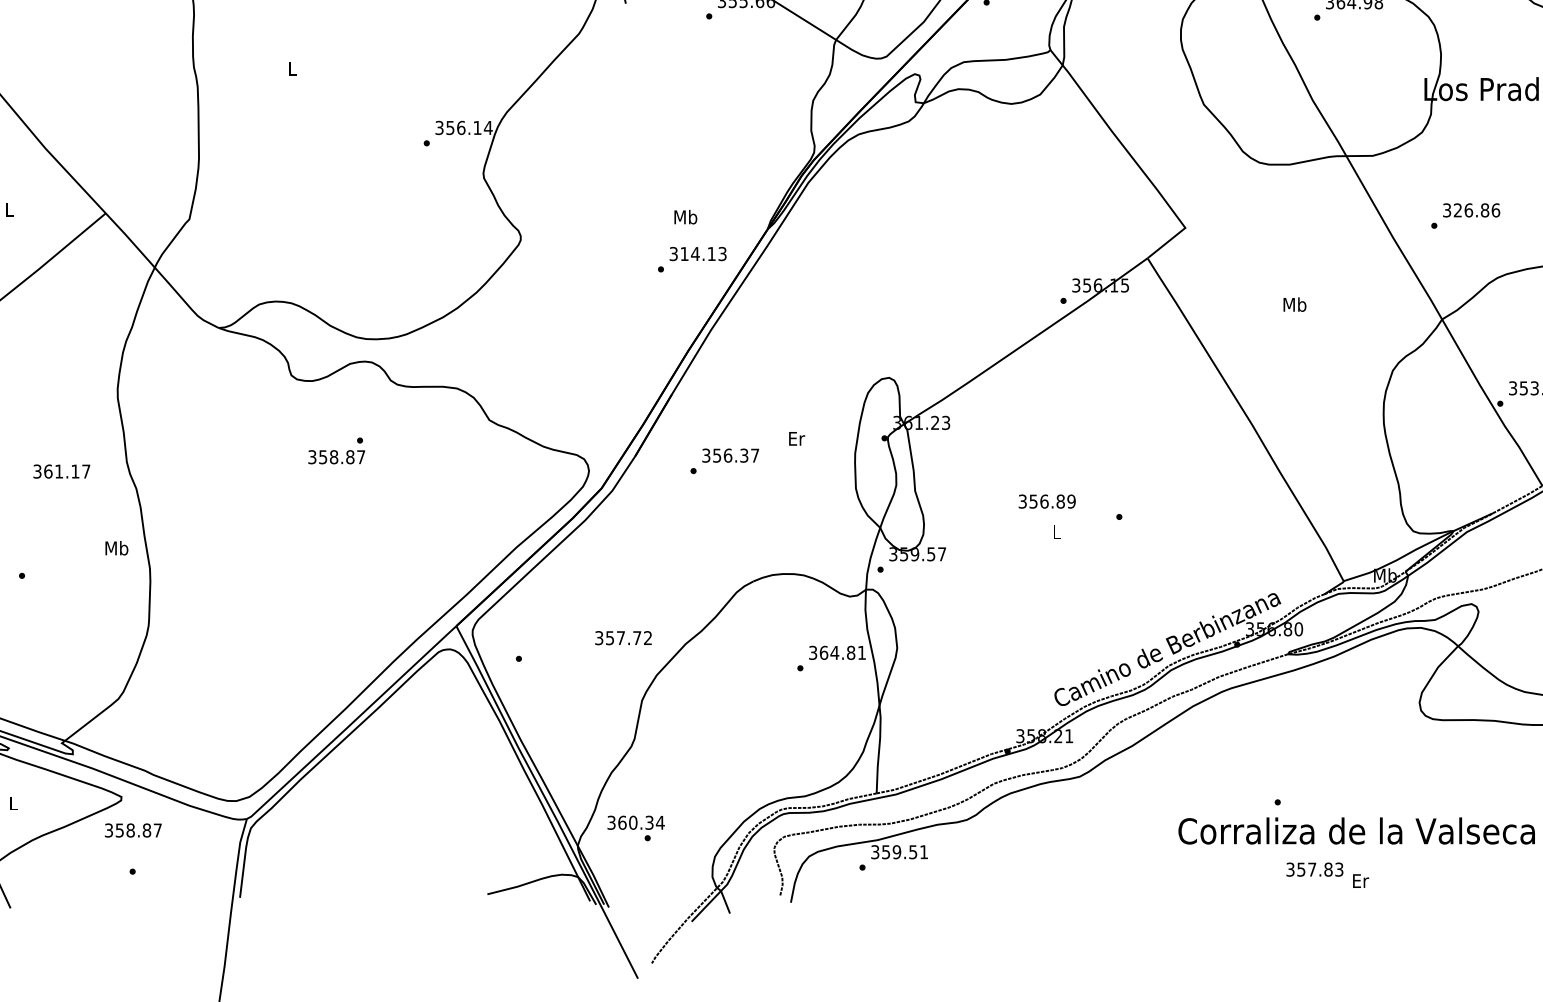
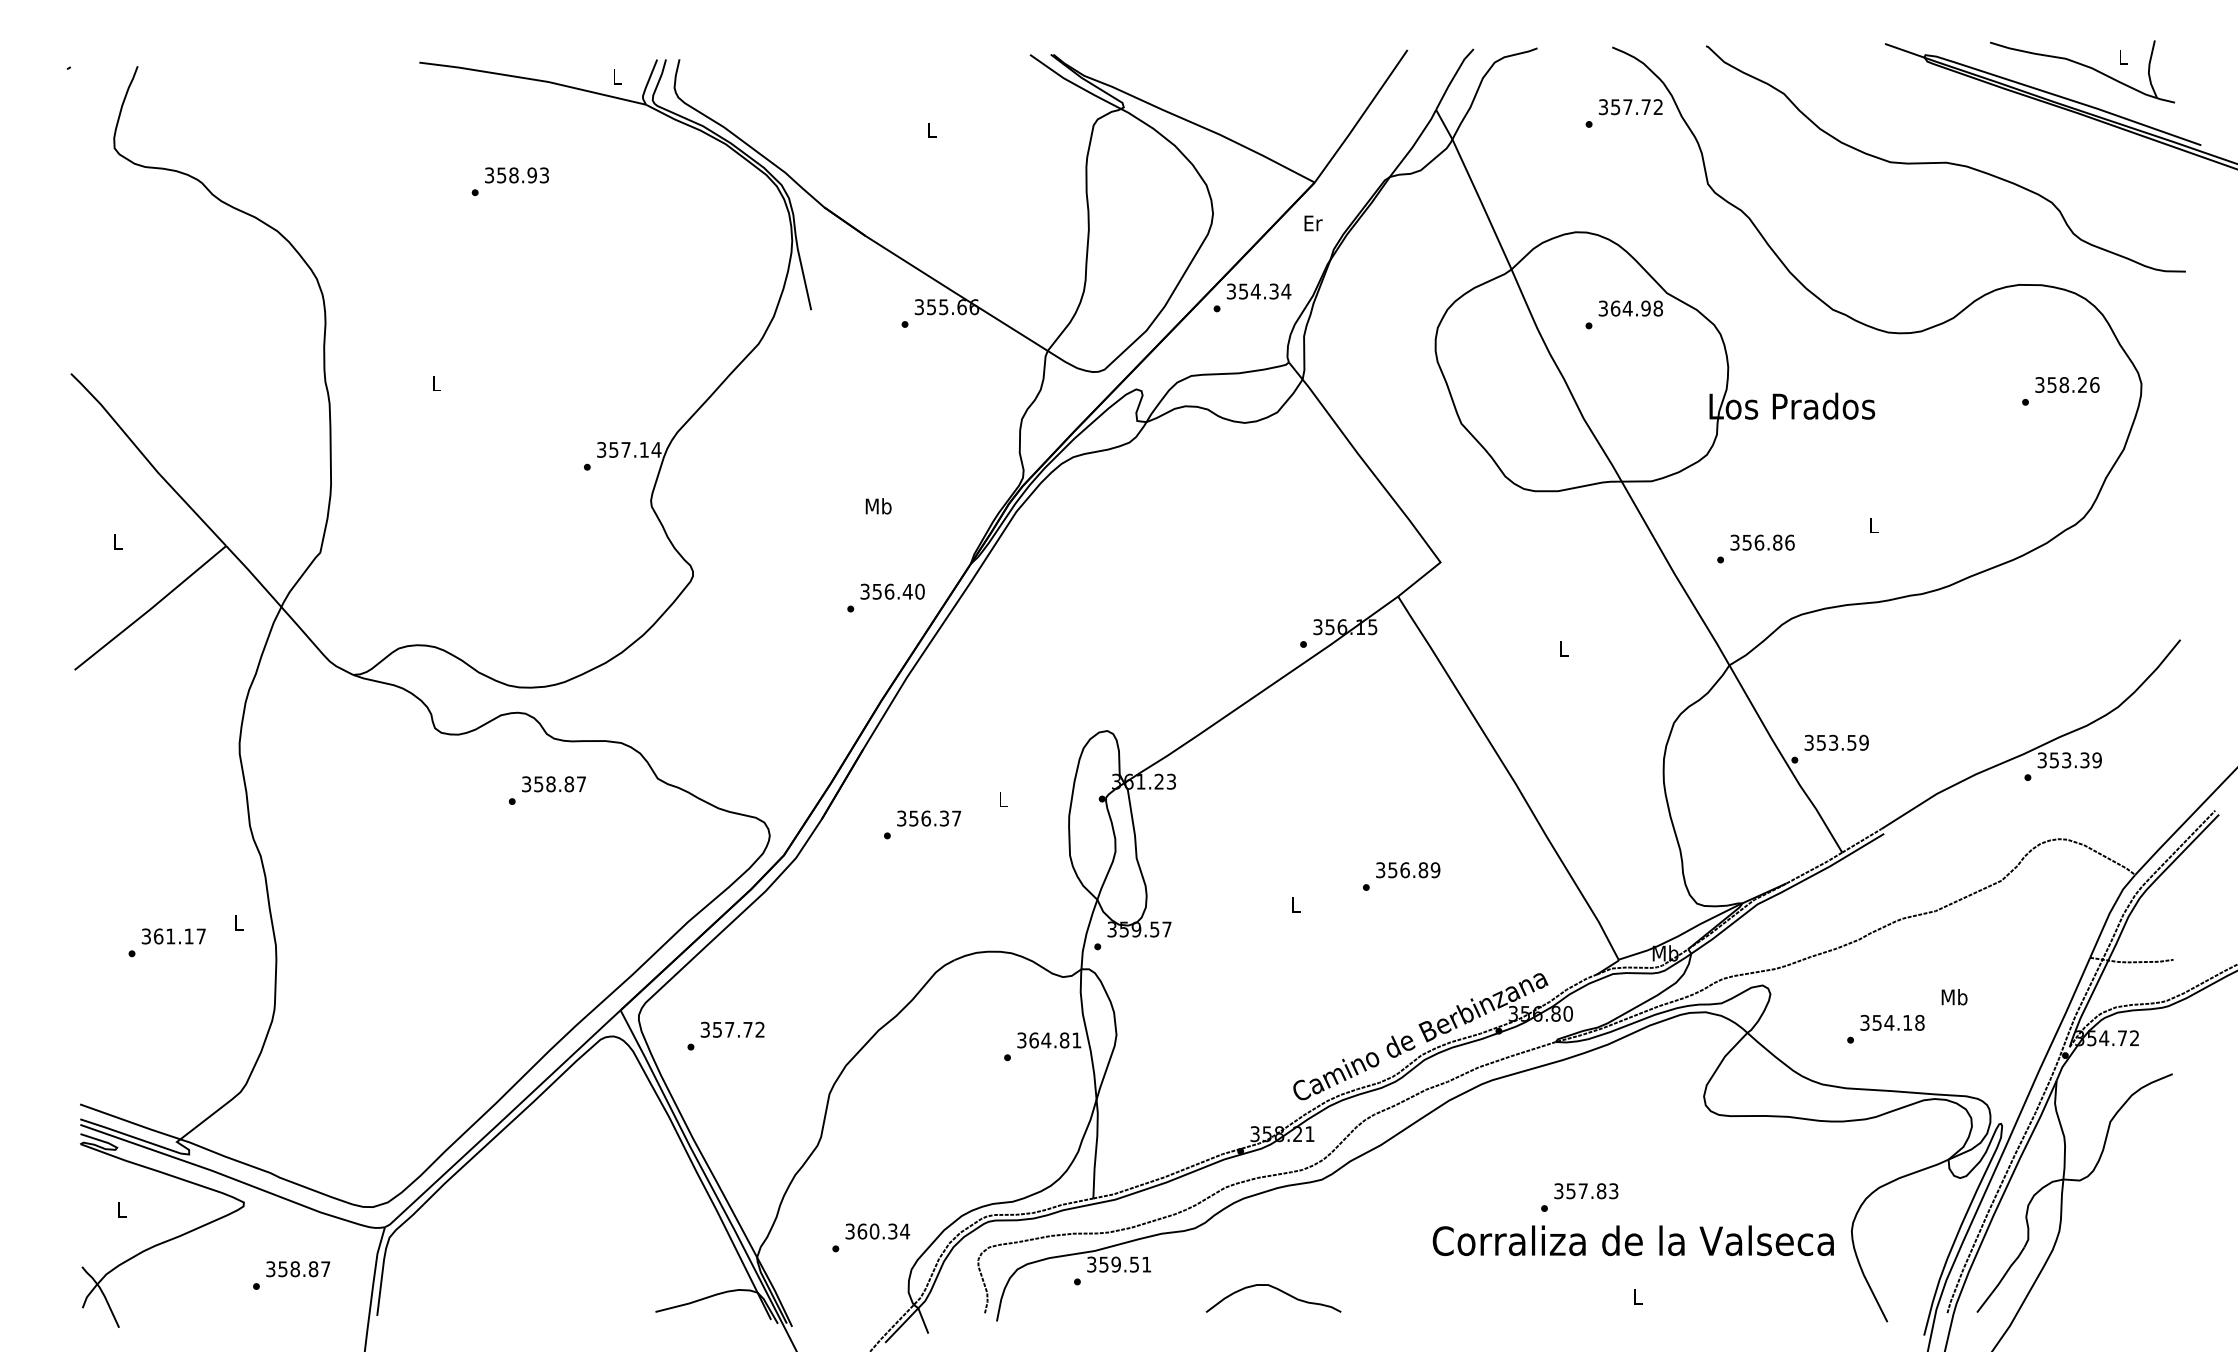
text: (460, 127) -> (625, 449), 356.14 -> 357.14
text: (1457, 210) -> (1746, 542), 326.86 -> 356.86
text: (685, 217) -> (878, 506), moved
text: (703, 253) -> (898, 591), 314.13 -> 356.40
text: (1294, 304) -> (1563, 648), Mb -> L
text: (796, 438) -> (1003, 799), Er -> L
text: (336, 457) -> (553, 784), moved
text: (61, 471) -> (173, 936), moved
text: (1047, 501) -> (1408, 870), moved
text: (116, 548) -> (238, 922), Mb -> L
text: (623, 637) -> (732, 1029), moved
text: (635, 822) -> (877, 1231), moved
text: (133, 830) -> (298, 1269), moved
text: (1315, 869) -> (1586, 1191), moved
curve: (1038, 874) -> (1275, 1289), added
text: (1361, 880) -> (1638, 1296), Er -> L

